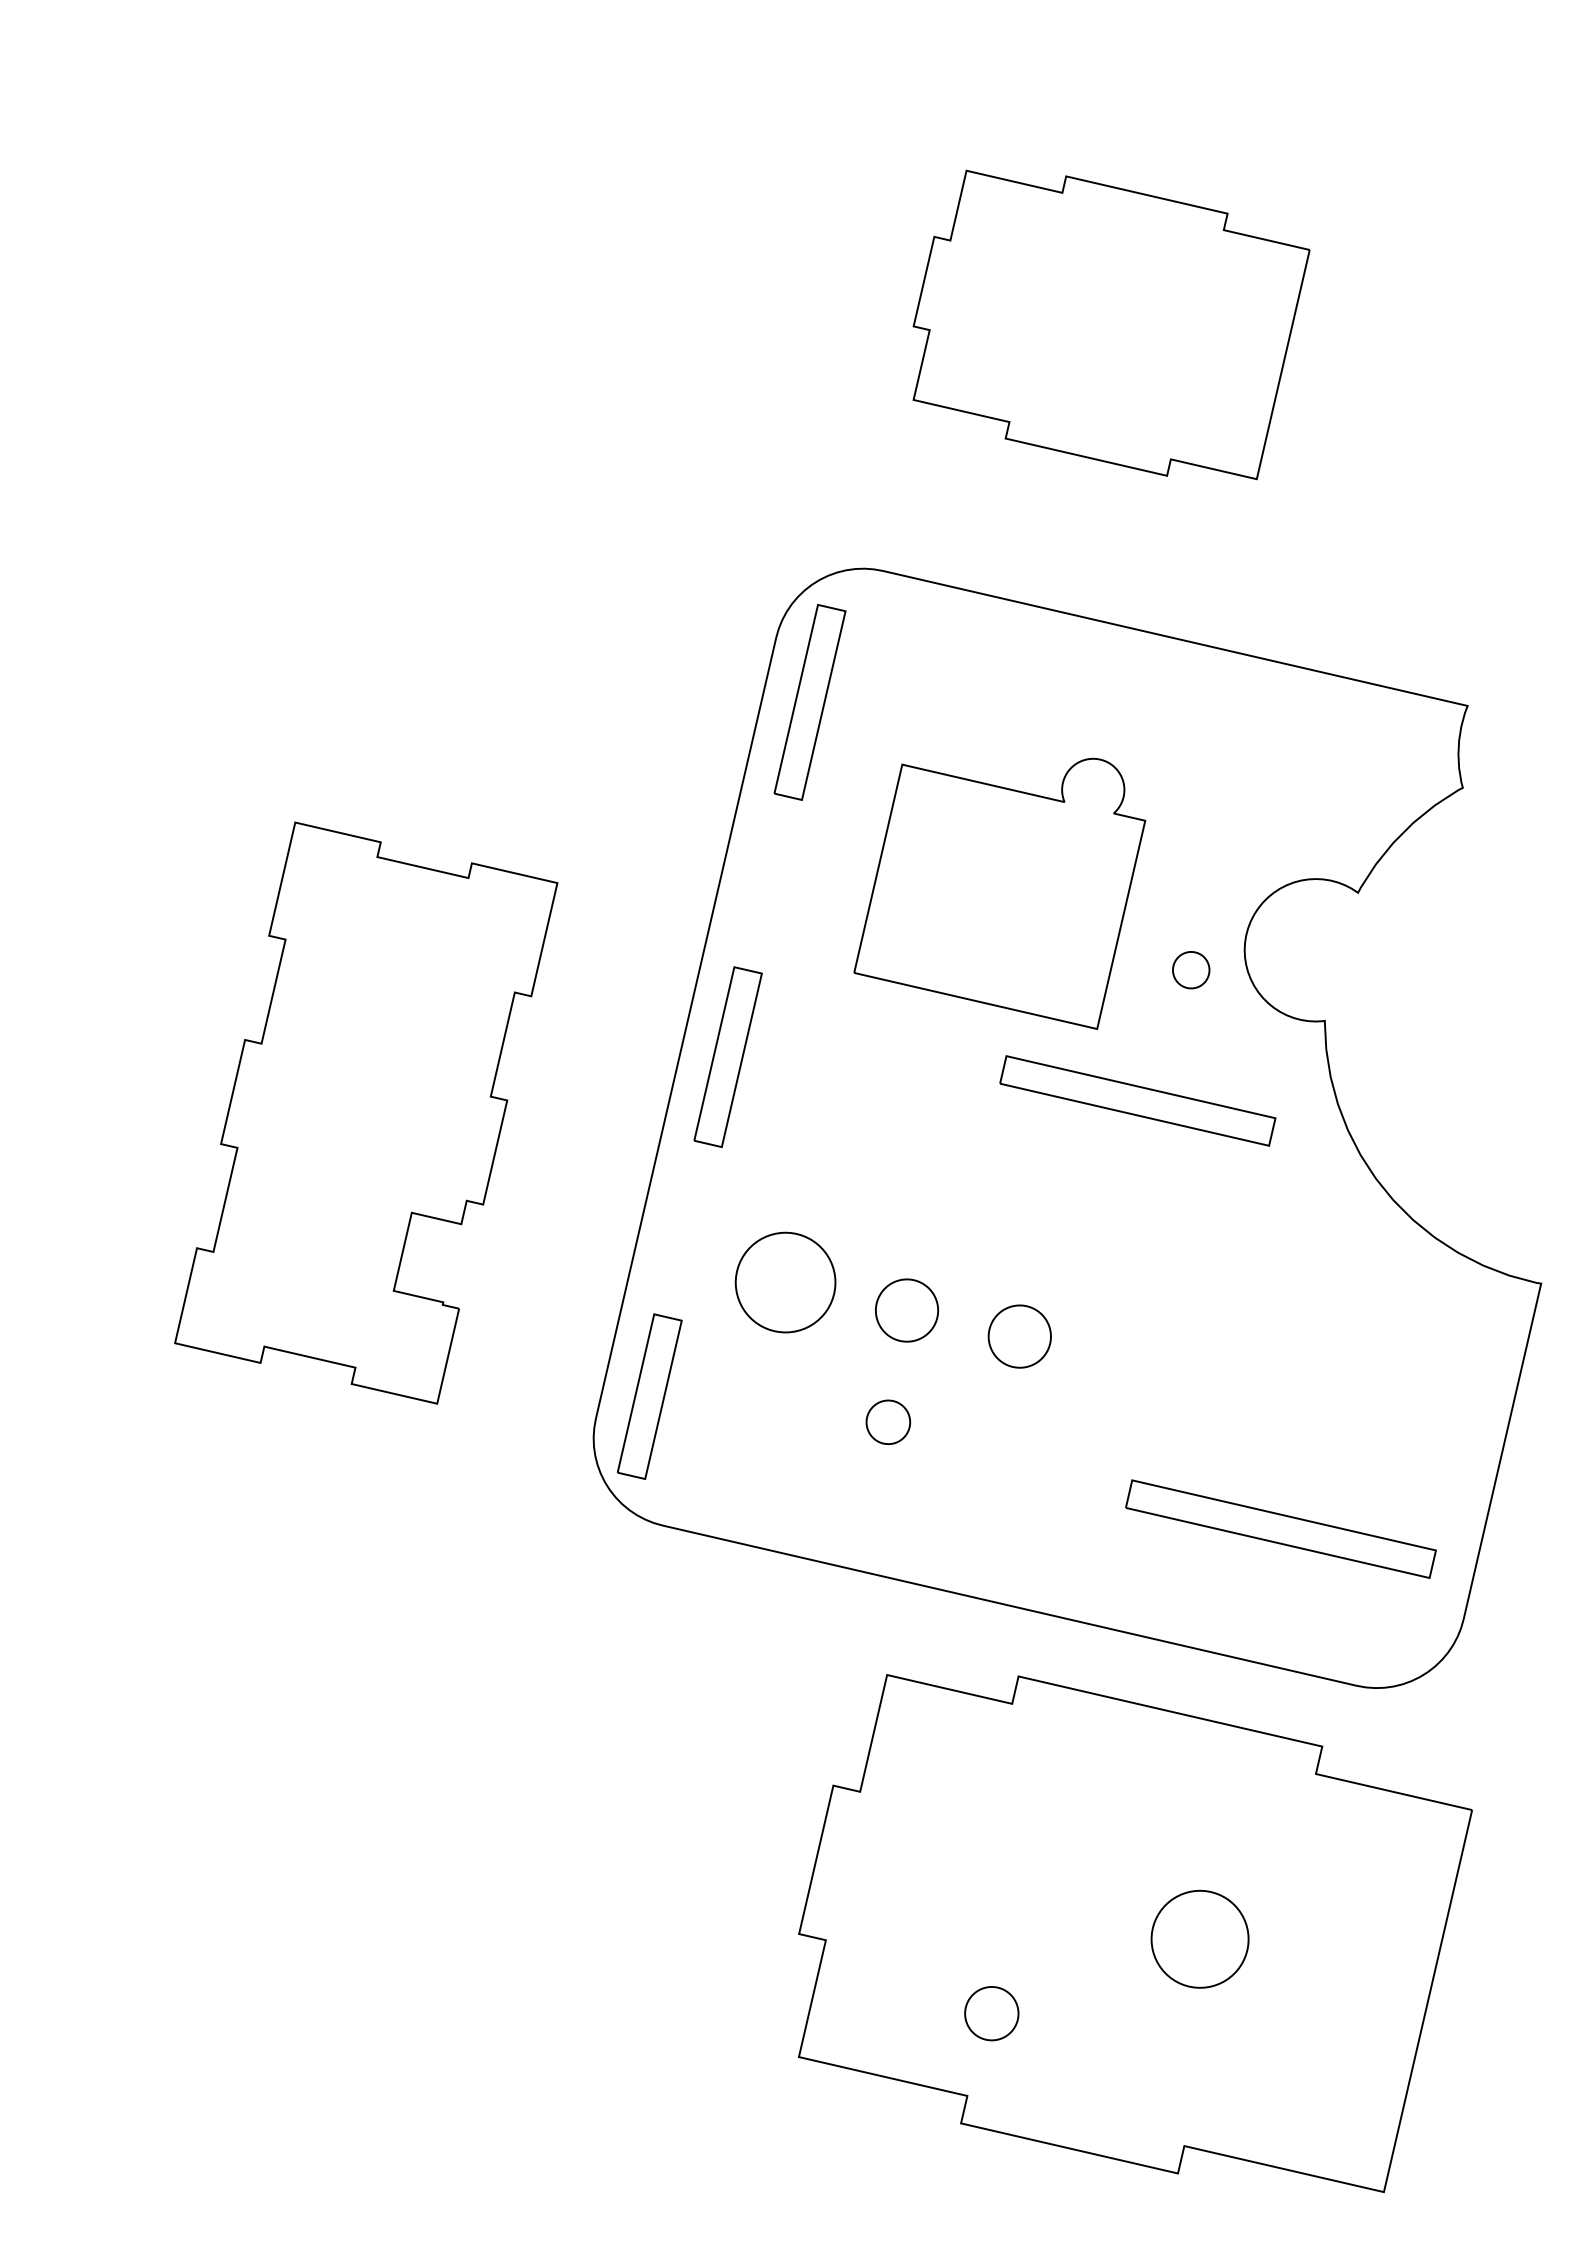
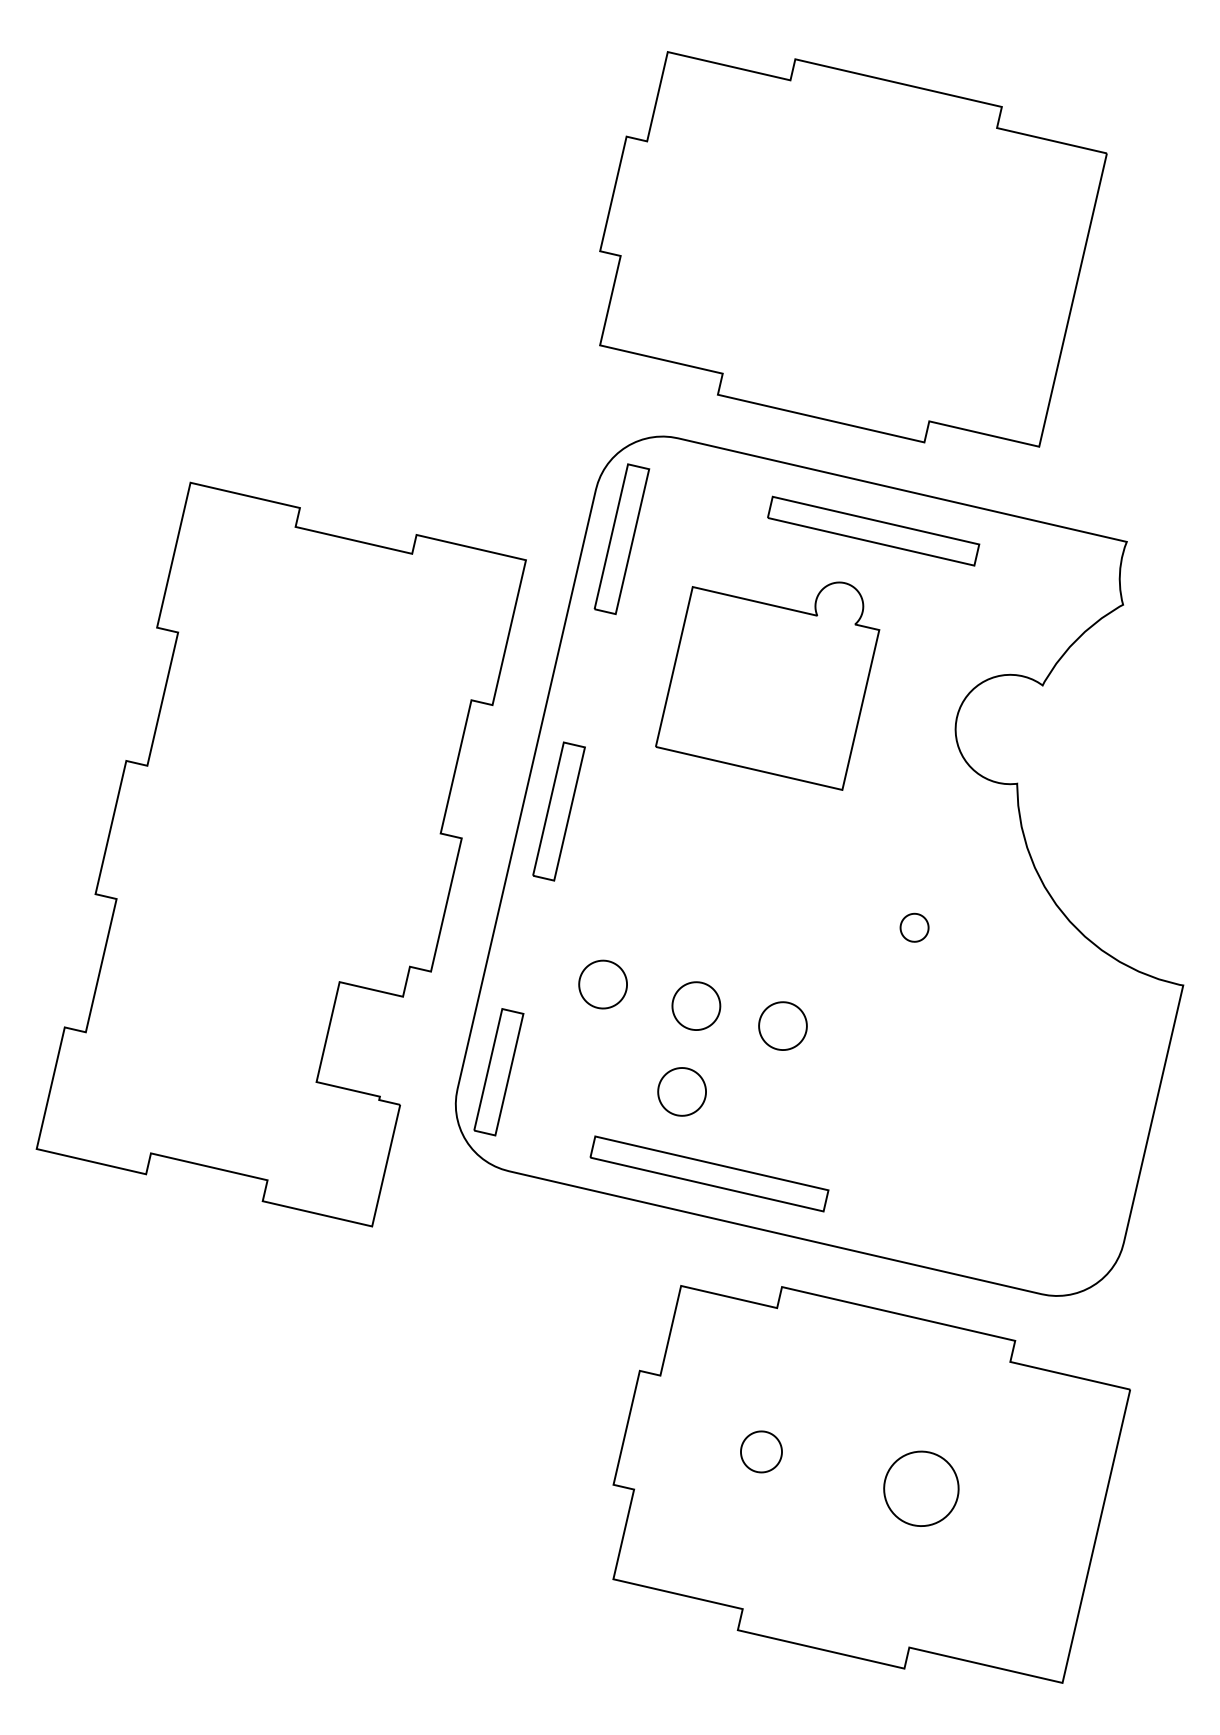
part: (1111, 325) -> (853, 249), size x1.67
part: (1191, 969) -> (914, 927), moved
part: (1137, 1100) -> (873, 530), moved
part: (365, 1113) -> (280, 854), size x1.67
part: (784, 1282) -> (602, 984), size x0.62
part: (887, 1421) -> (681, 1091), size x1.43
part: (1280, 1528) -> (709, 1173), moved
part: (991, 2013) -> (761, 1451), moved

